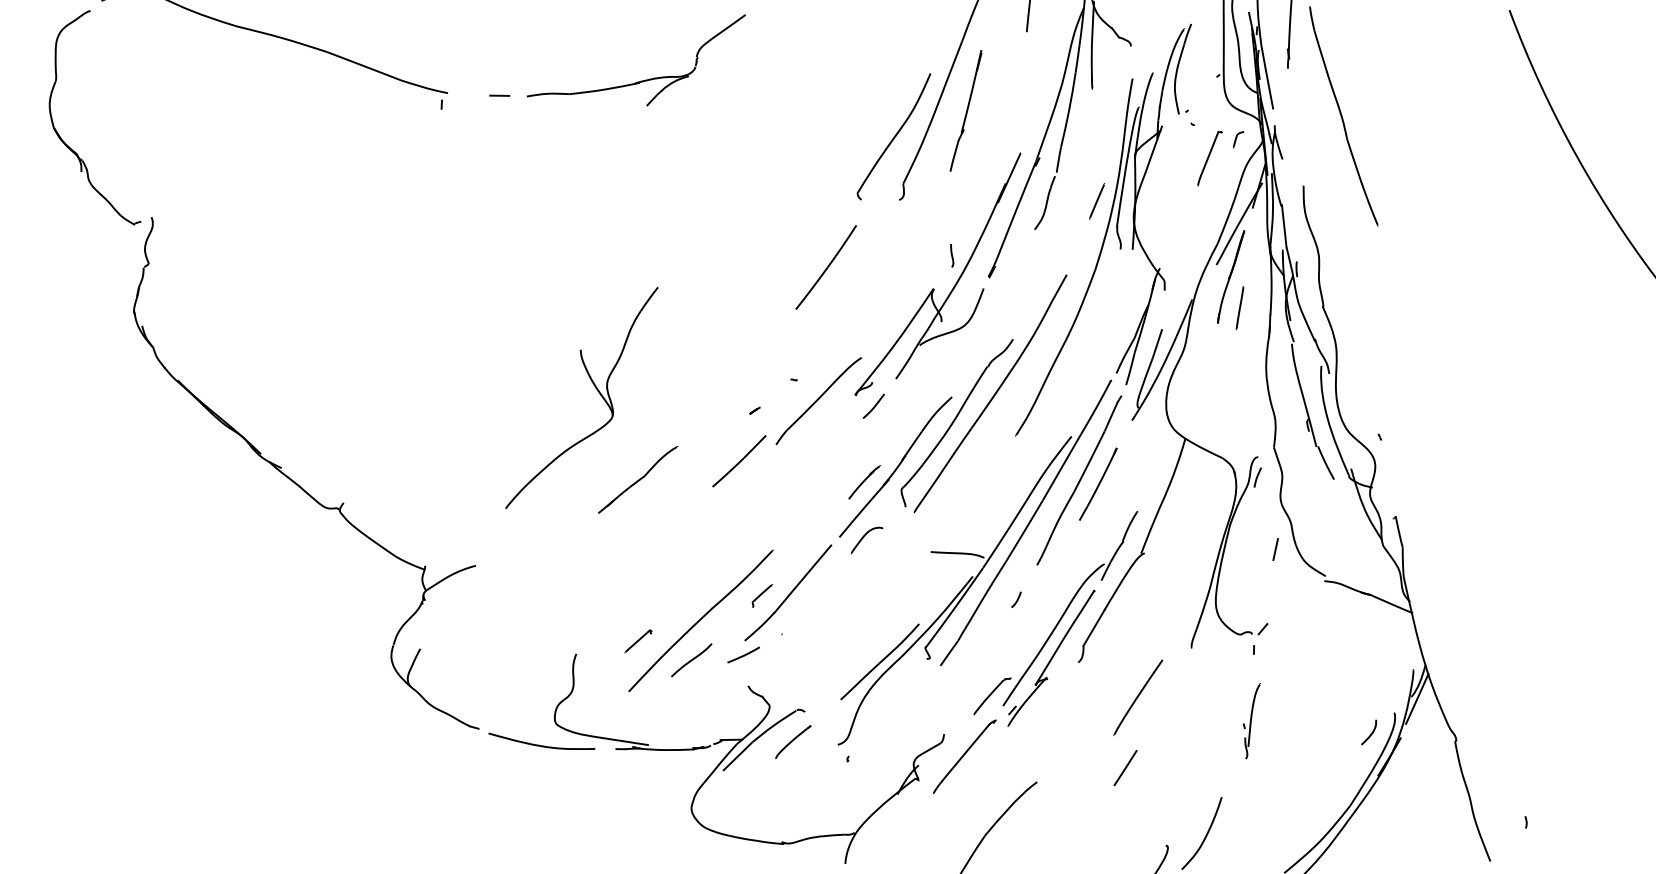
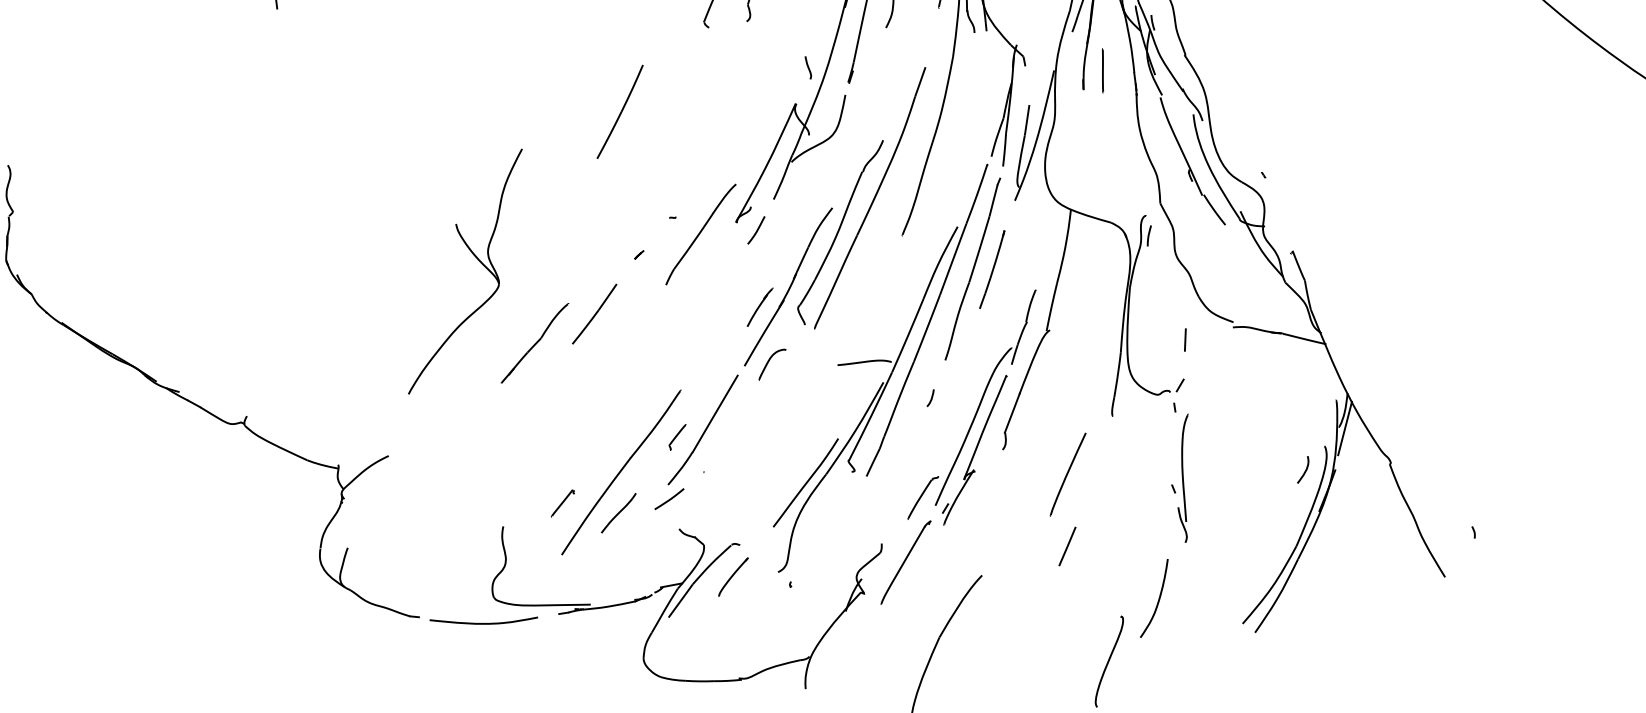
part: (825, 267) -> (619, 112), moved
part: (739, 461) -> (594, 314), moved
line: (1275, 549) -> (1185, 340), moved
part: (1251, 721) -> (1184, 478), size x1.67

